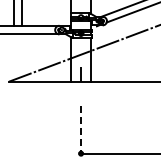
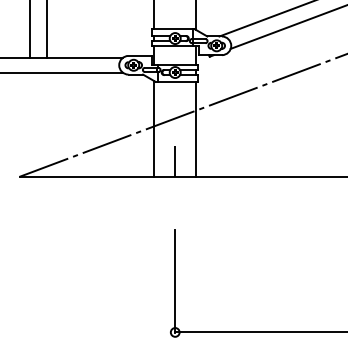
line: (81, 130) -> (176, 282), dashed -> solid

